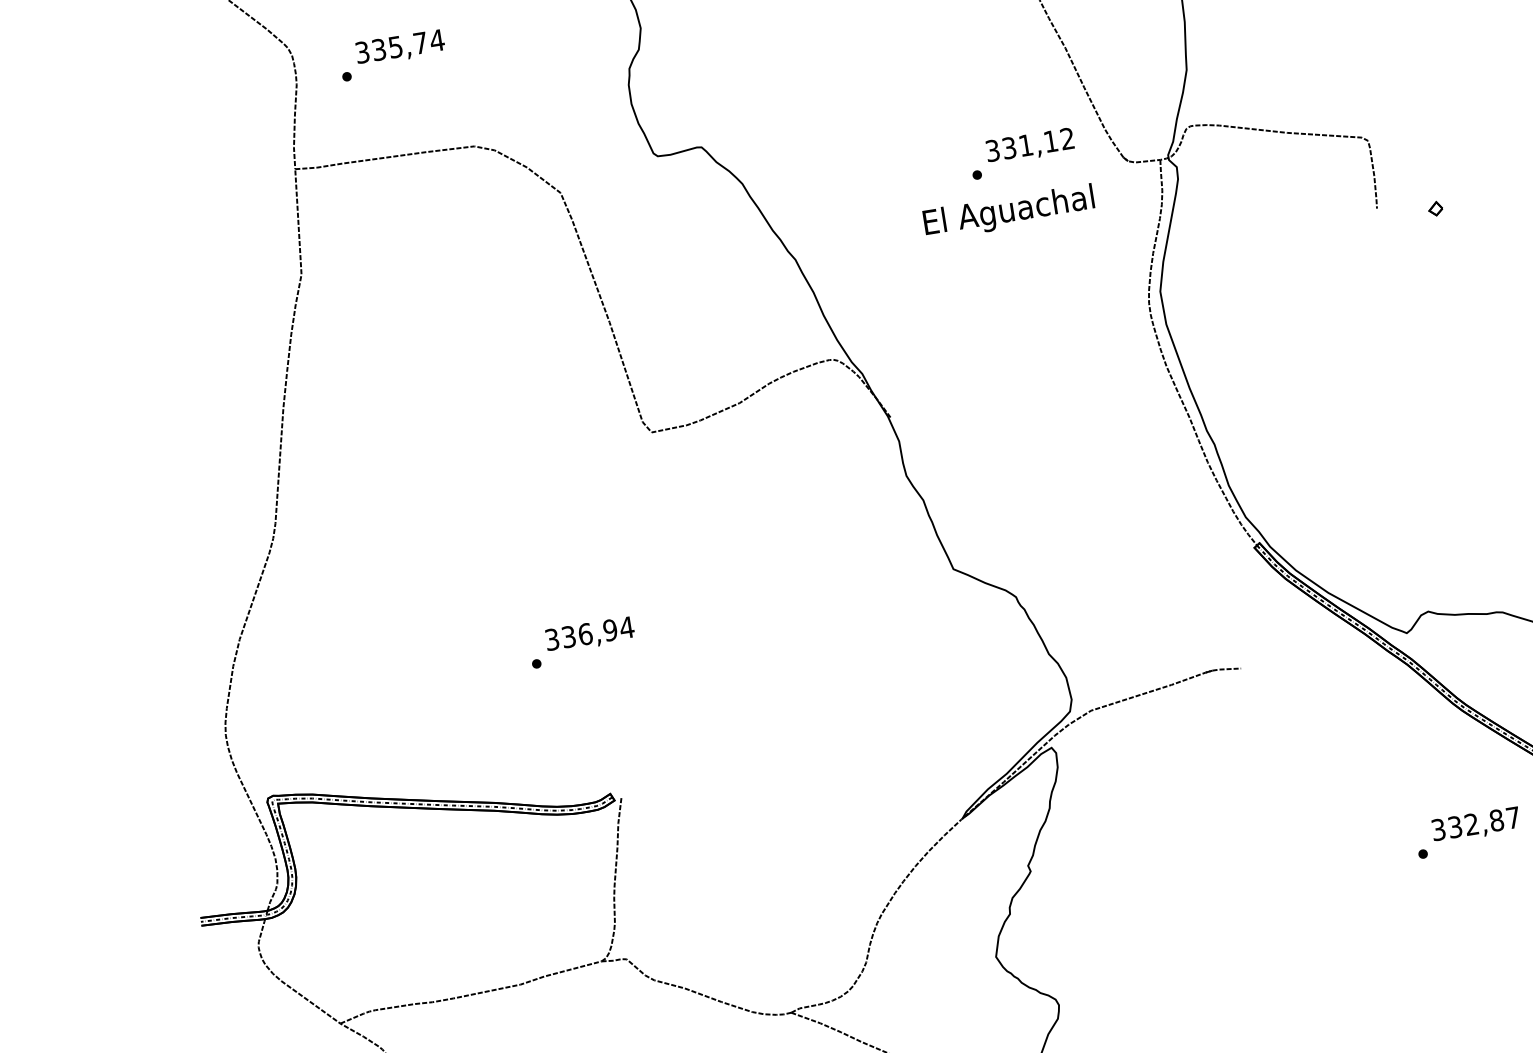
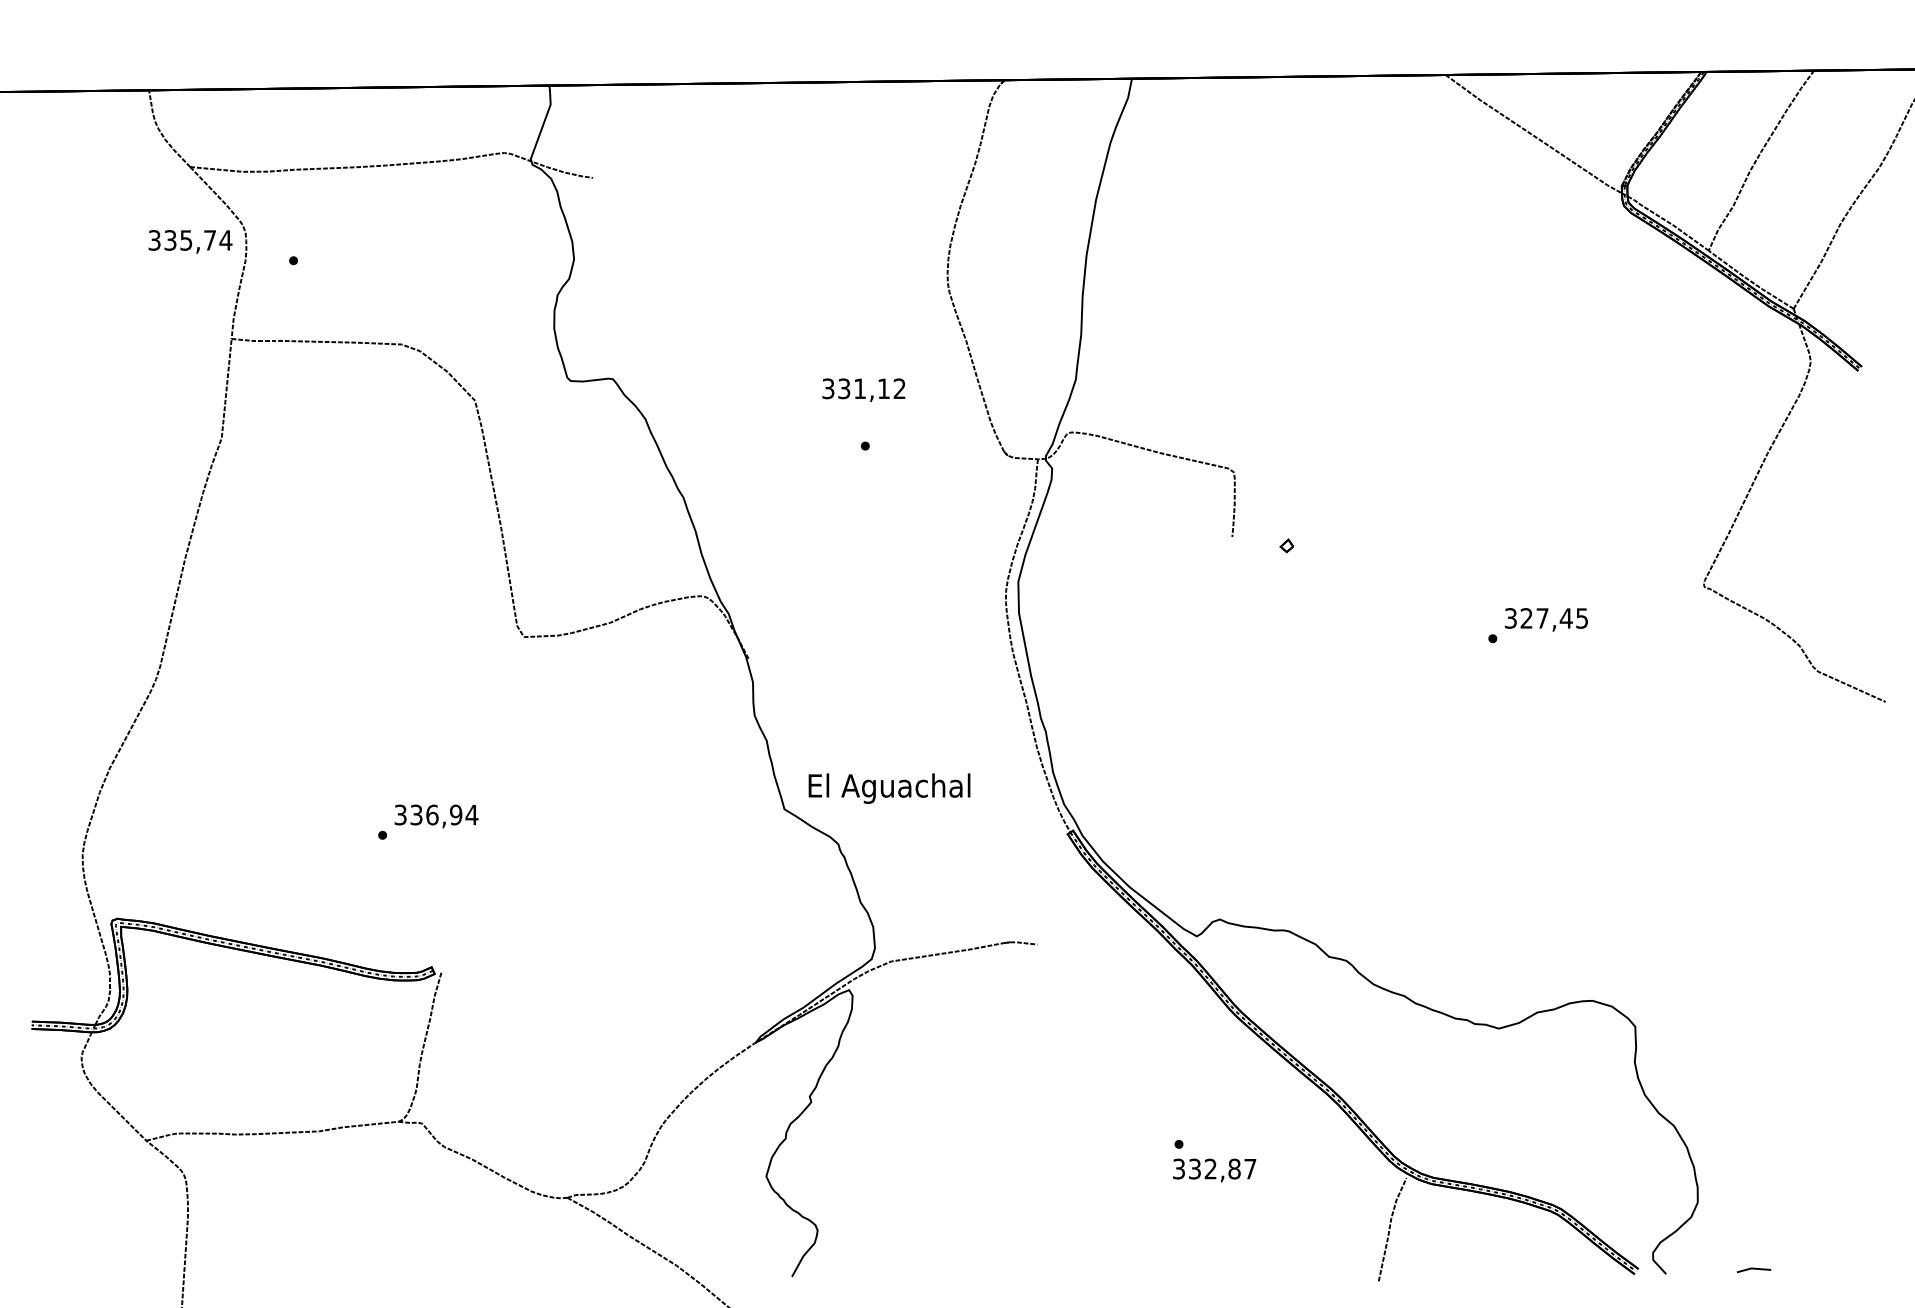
text: (400, 47) -> (190, 241), moved
text: (1029, 146) -> (863, 390), moved
text: (1009, 212) -> (889, 788), moved
text: (1475, 825) -> (1214, 1170), moved

